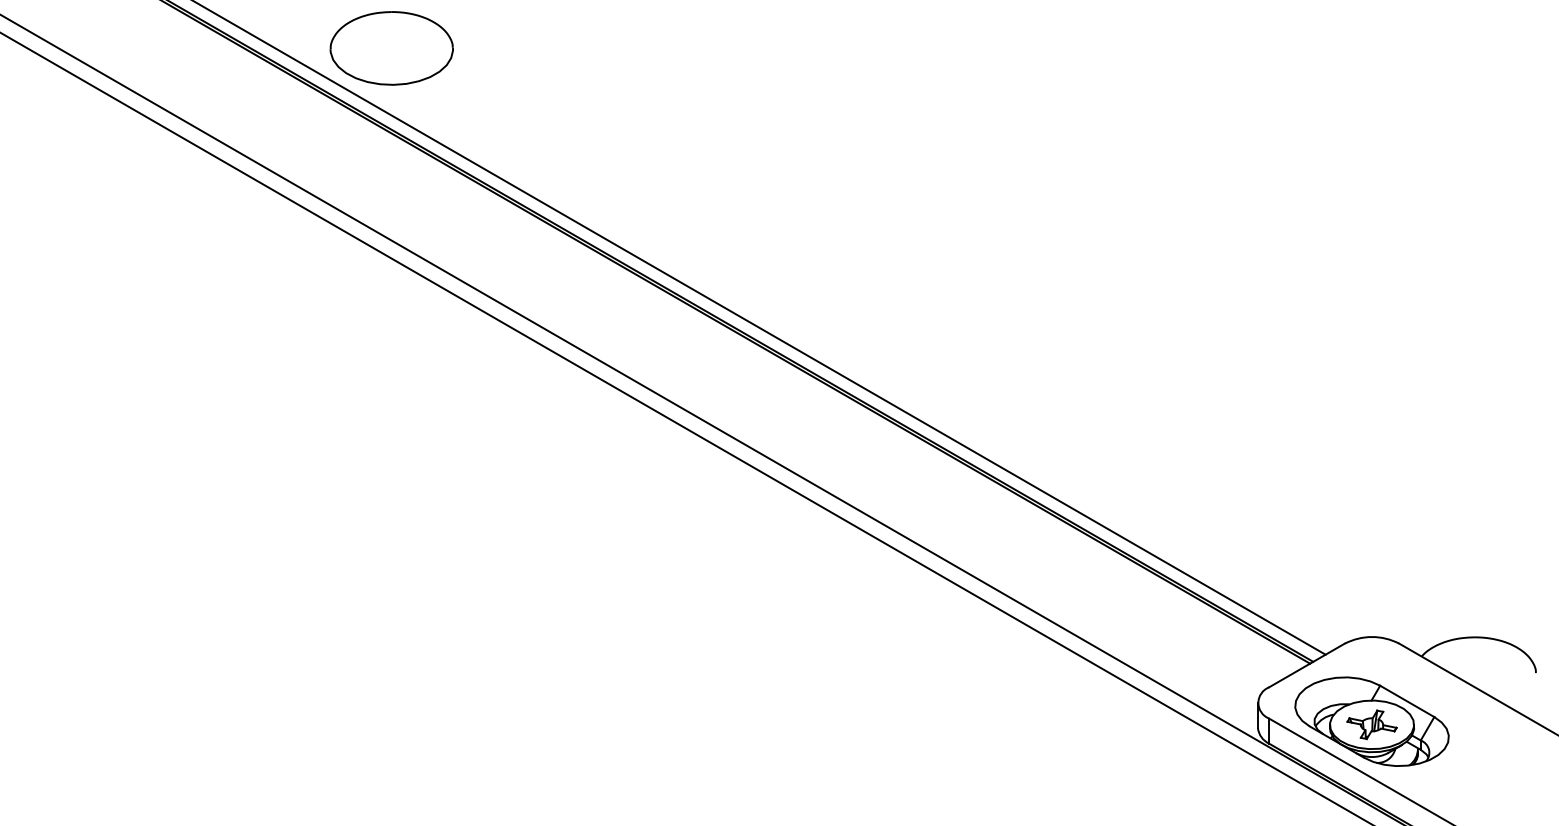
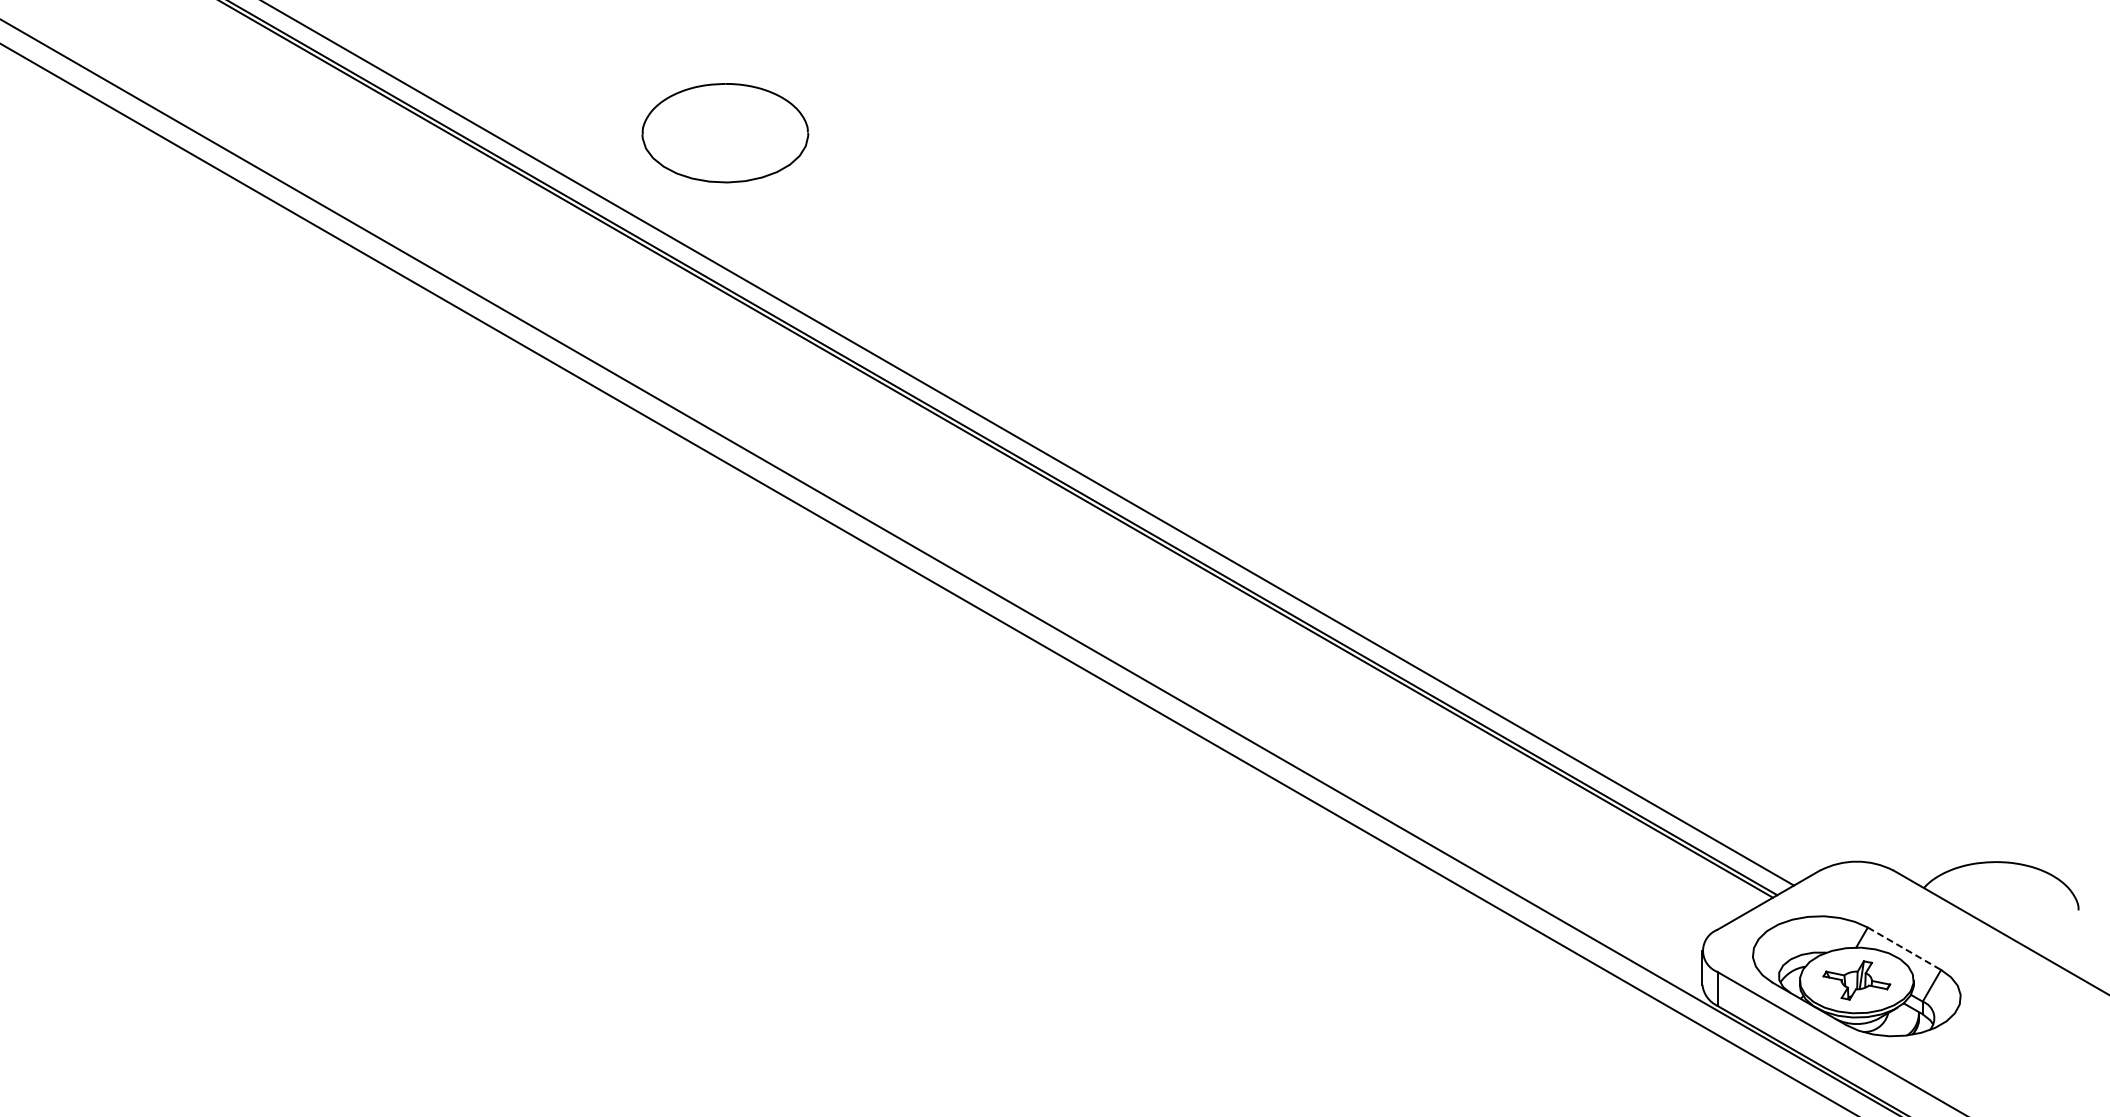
part: (391, 48) -> (725, 133), moved
line: (1407, 701) -> (1904, 949), solid -> dashed

